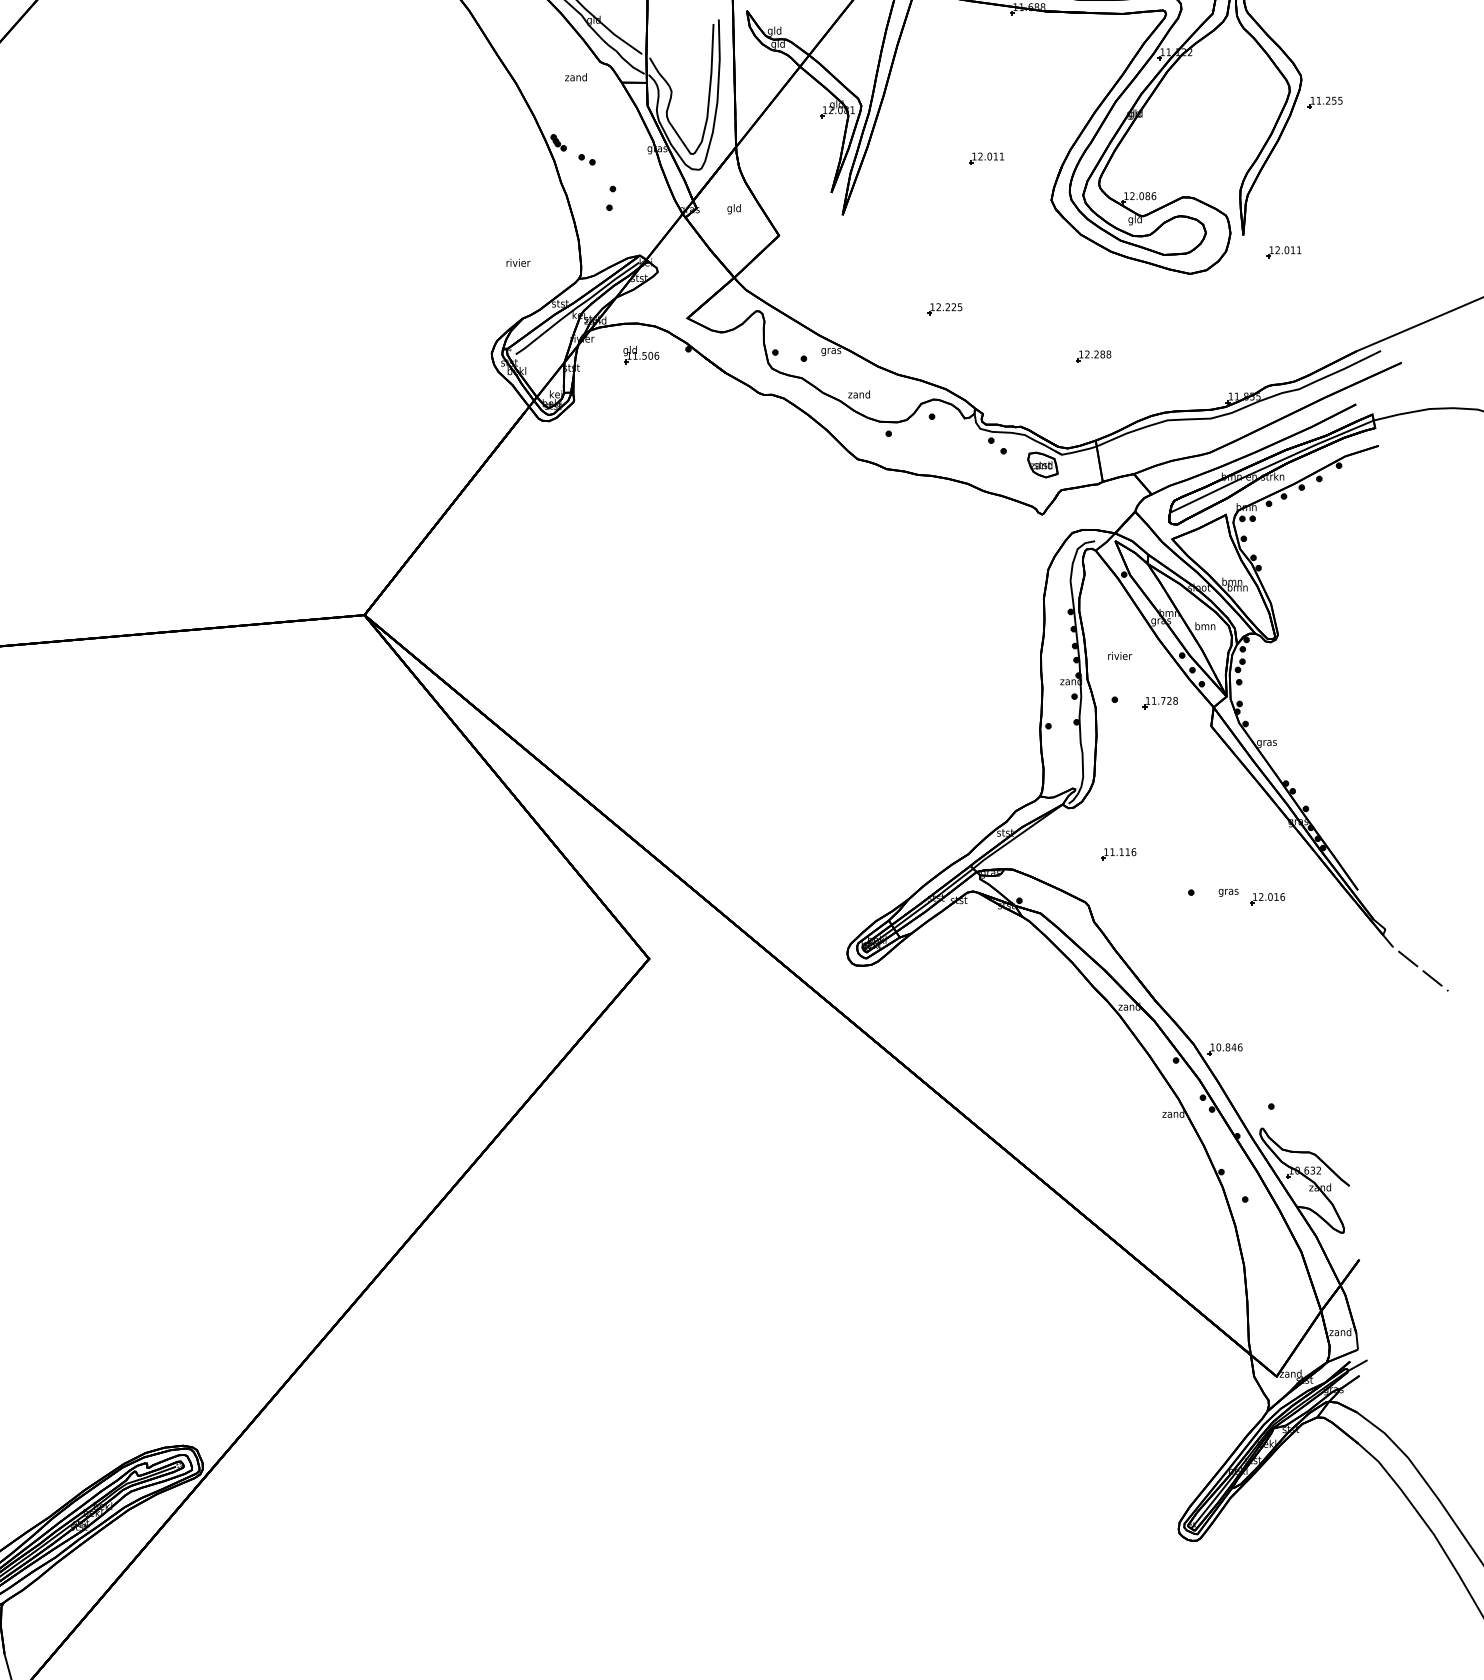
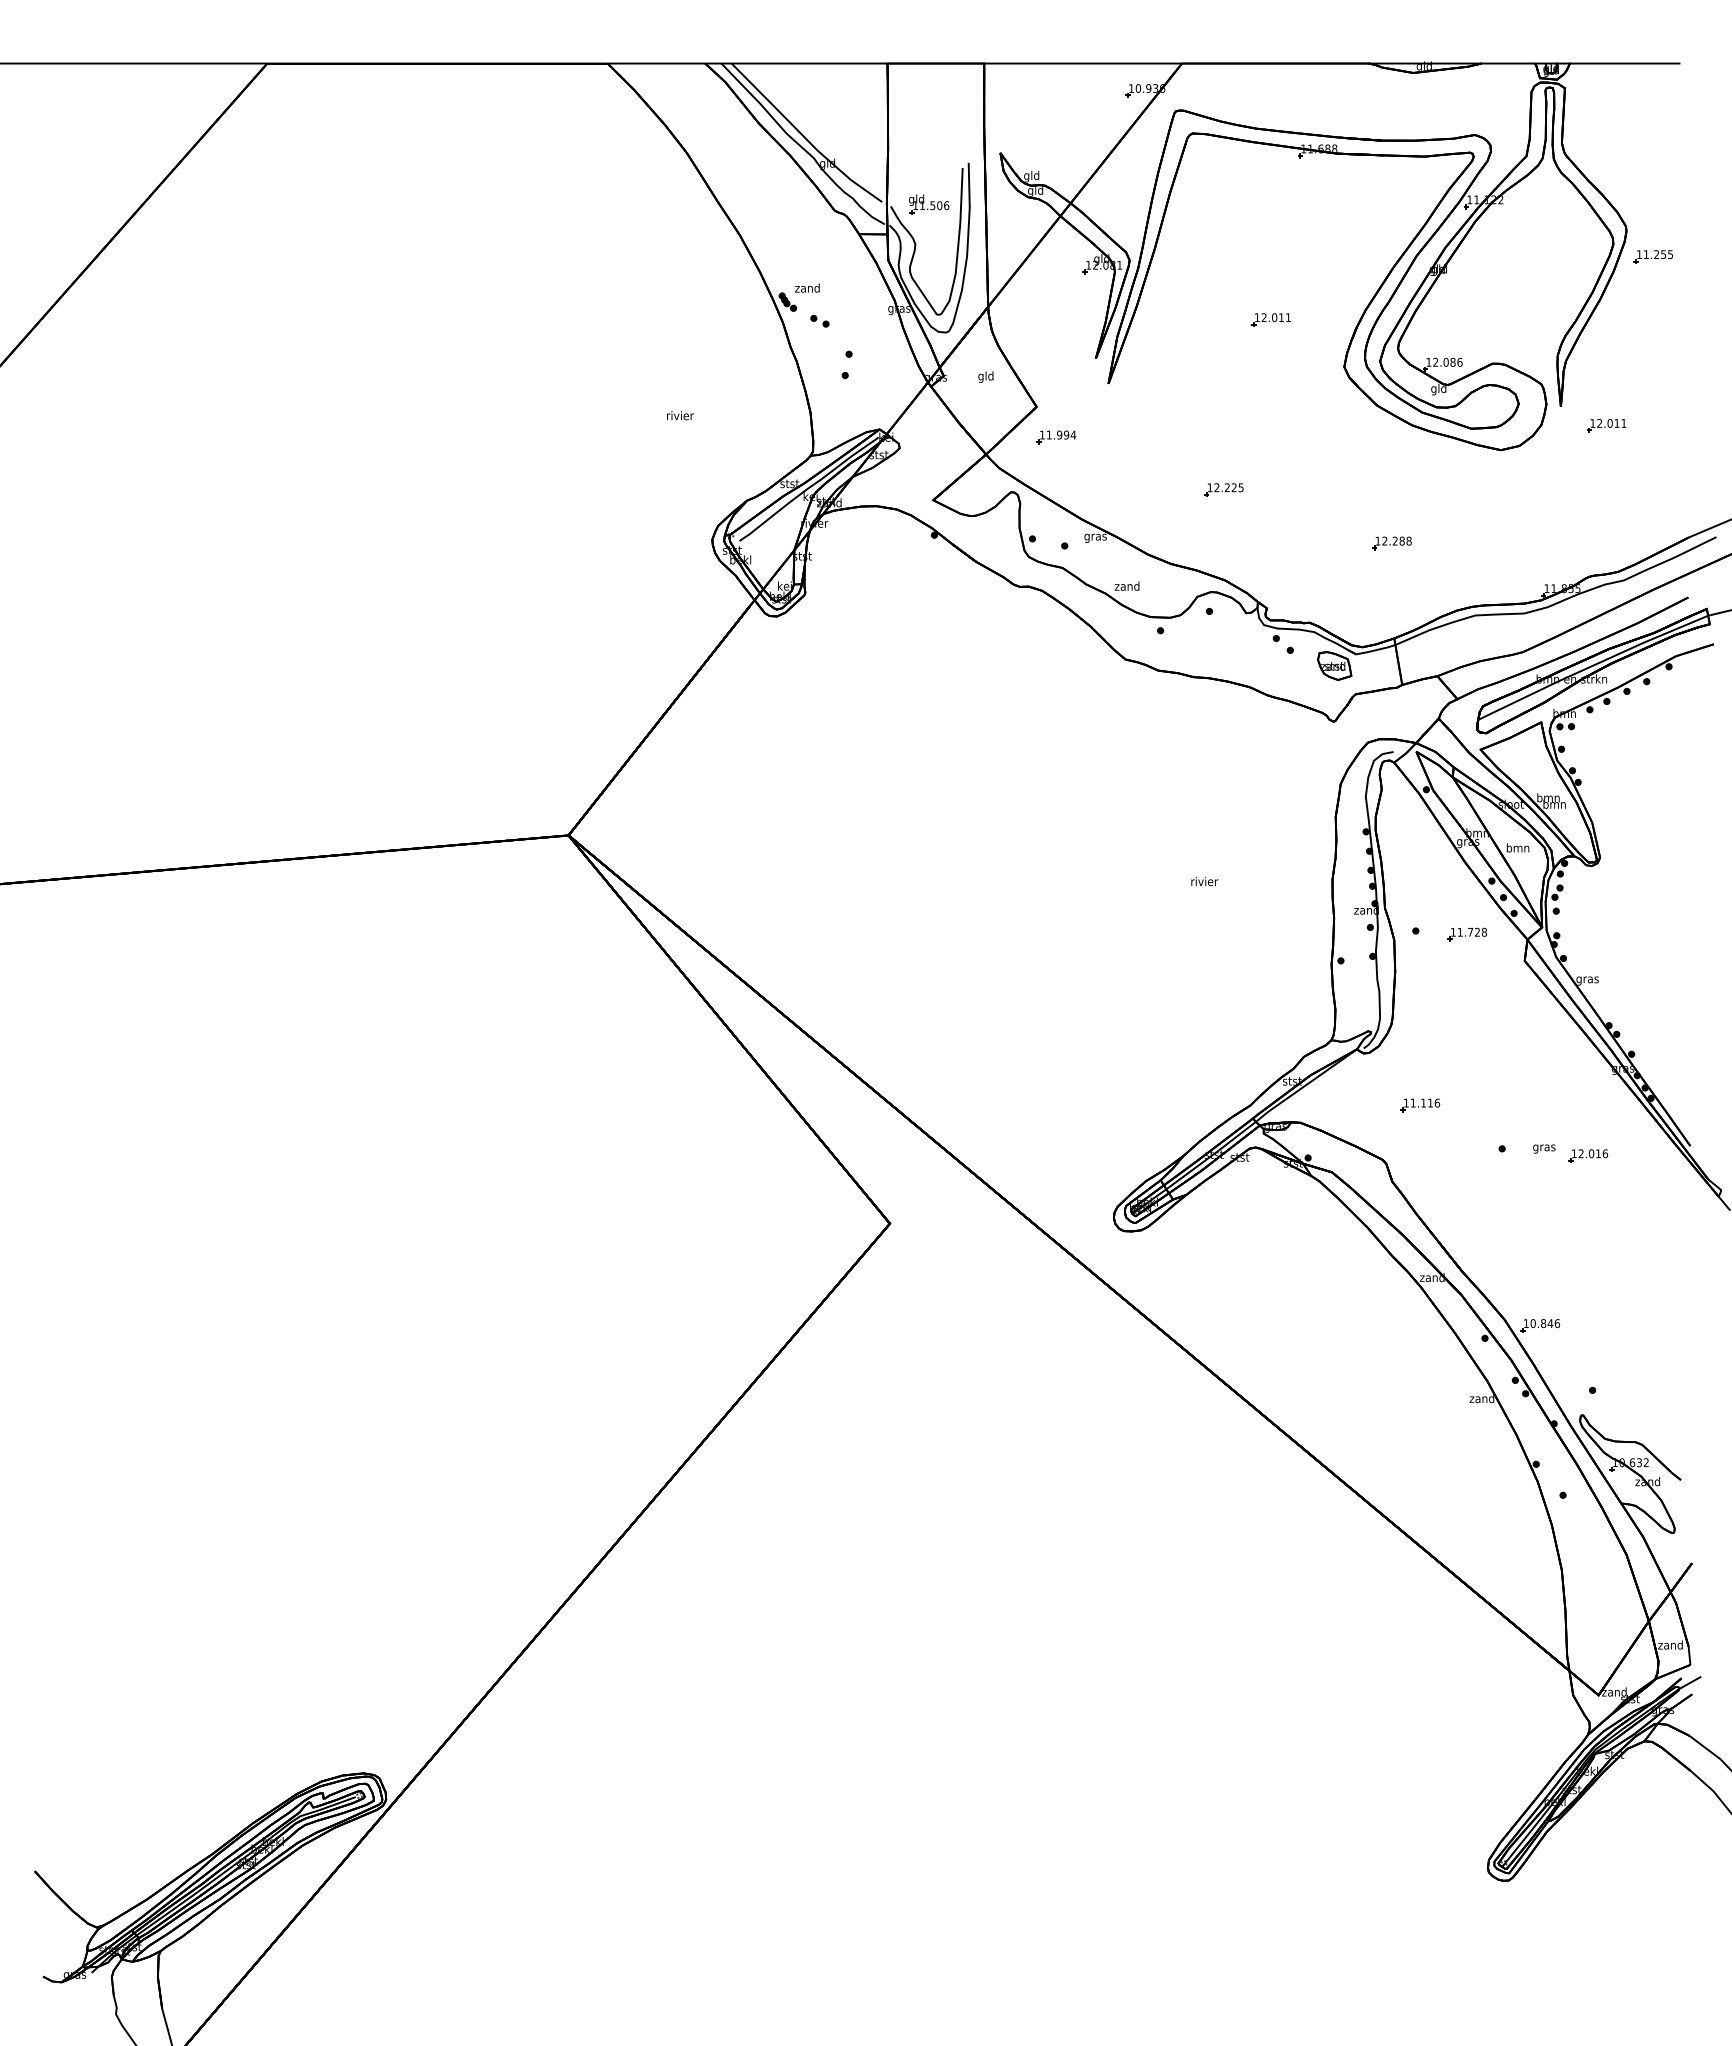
text: (576, 76) -> (807, 287), moved
text: (518, 262) -> (680, 415), moved
part: (796, 262) -> (1056, 437), added
part: (641, 354) -> (929, 204), moved
text: (1119, 655) -> (1204, 881), moved

